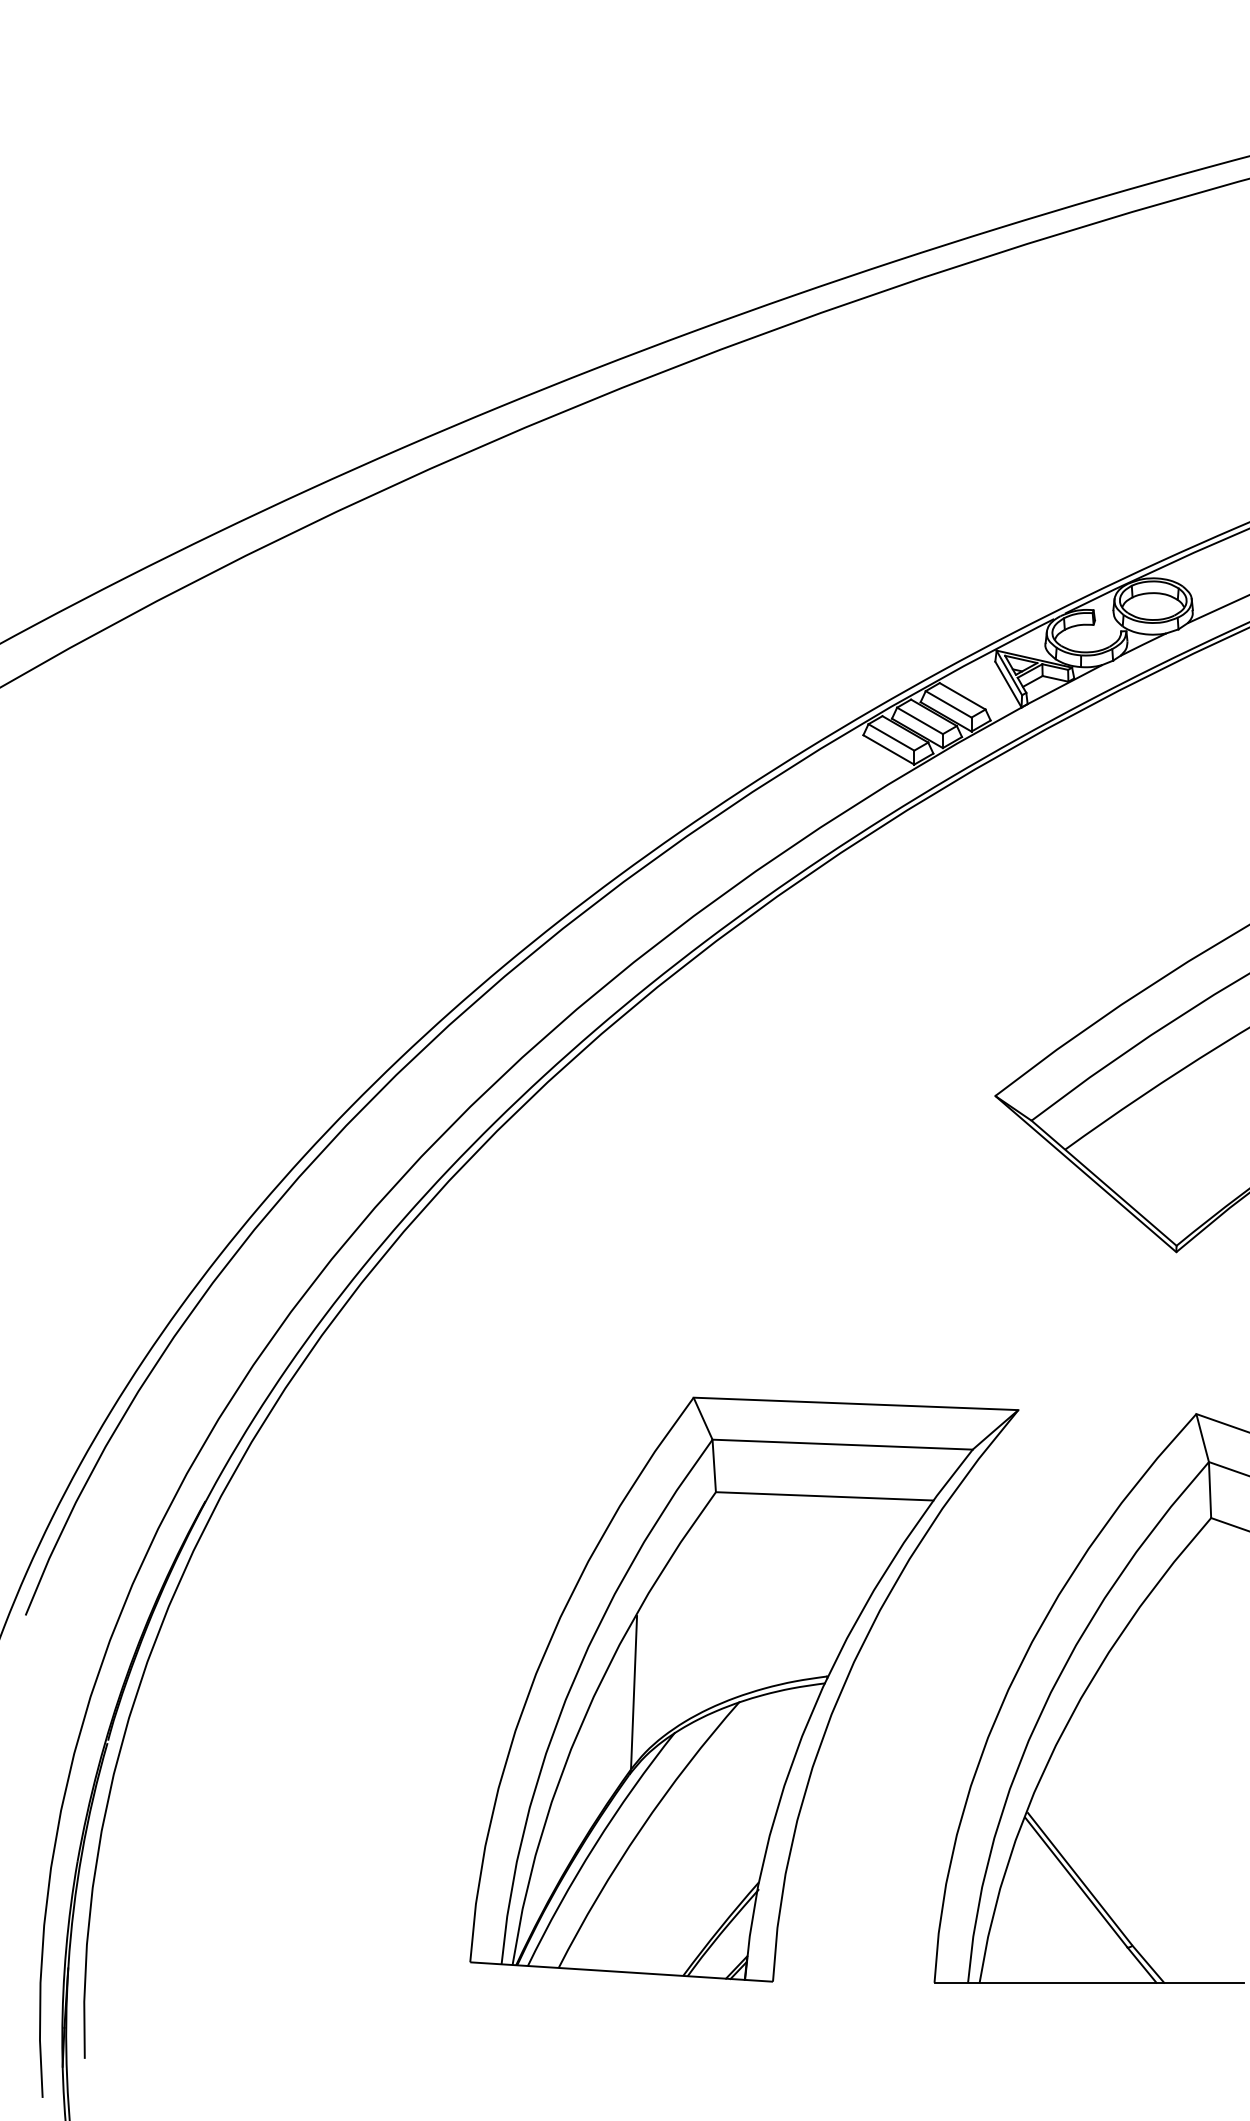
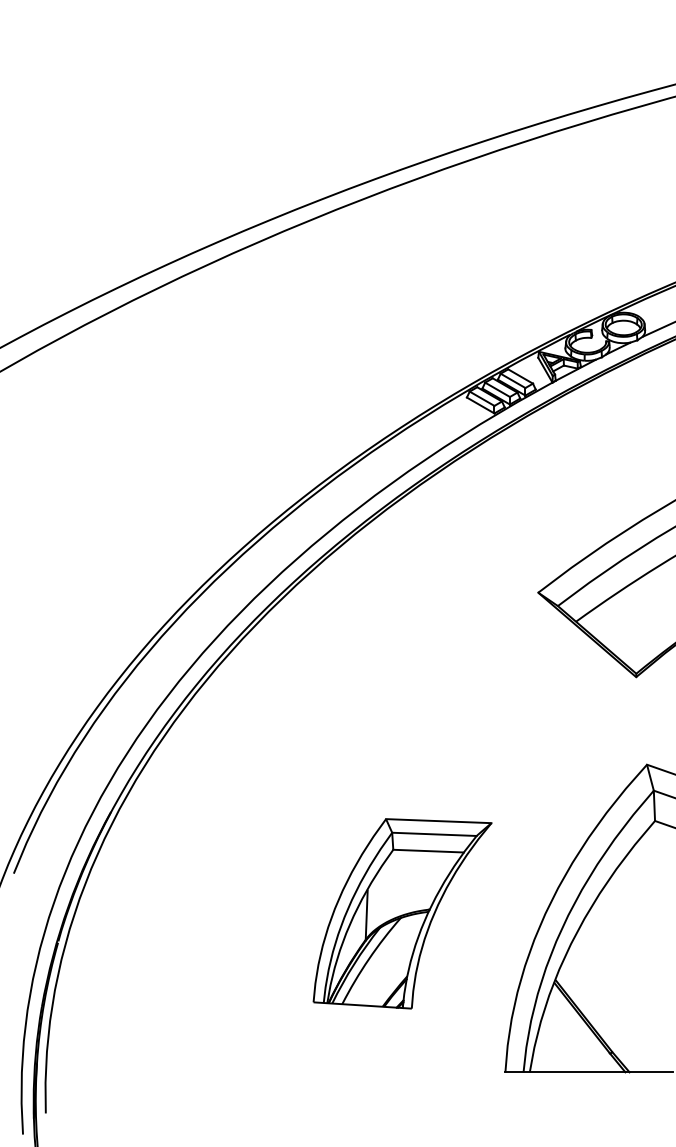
part: (744, 1689) -> (402, 913), size x0.6

